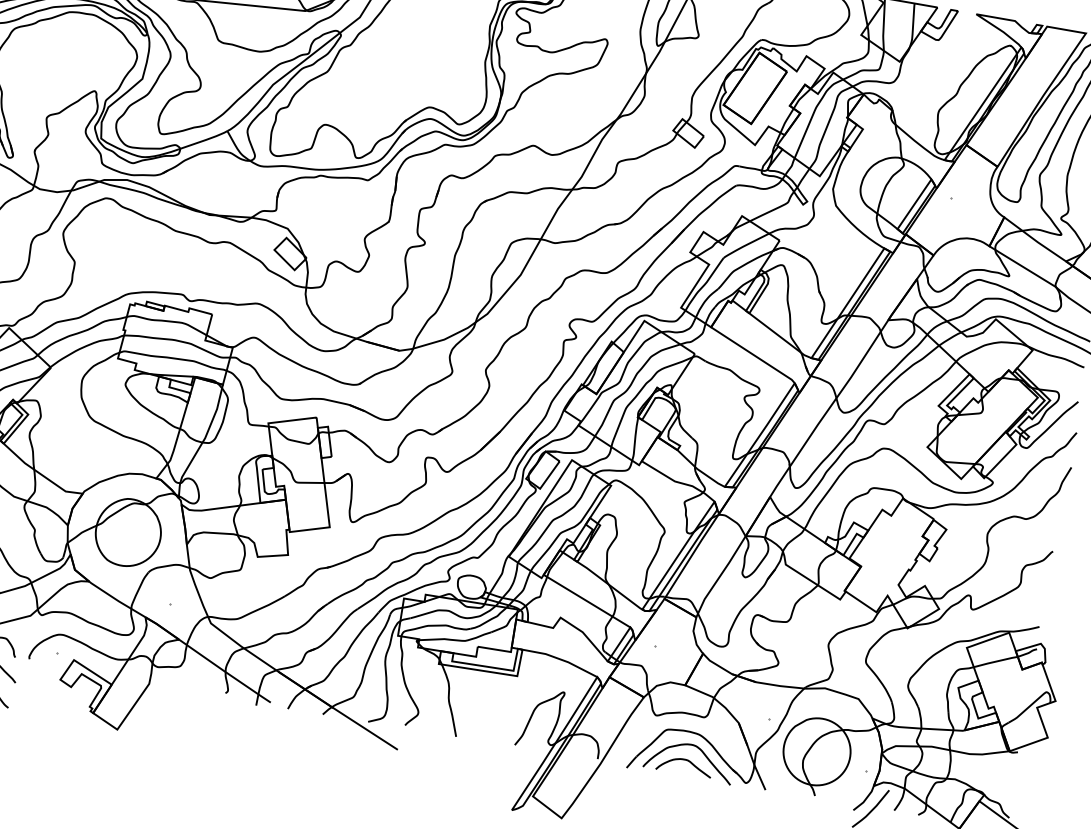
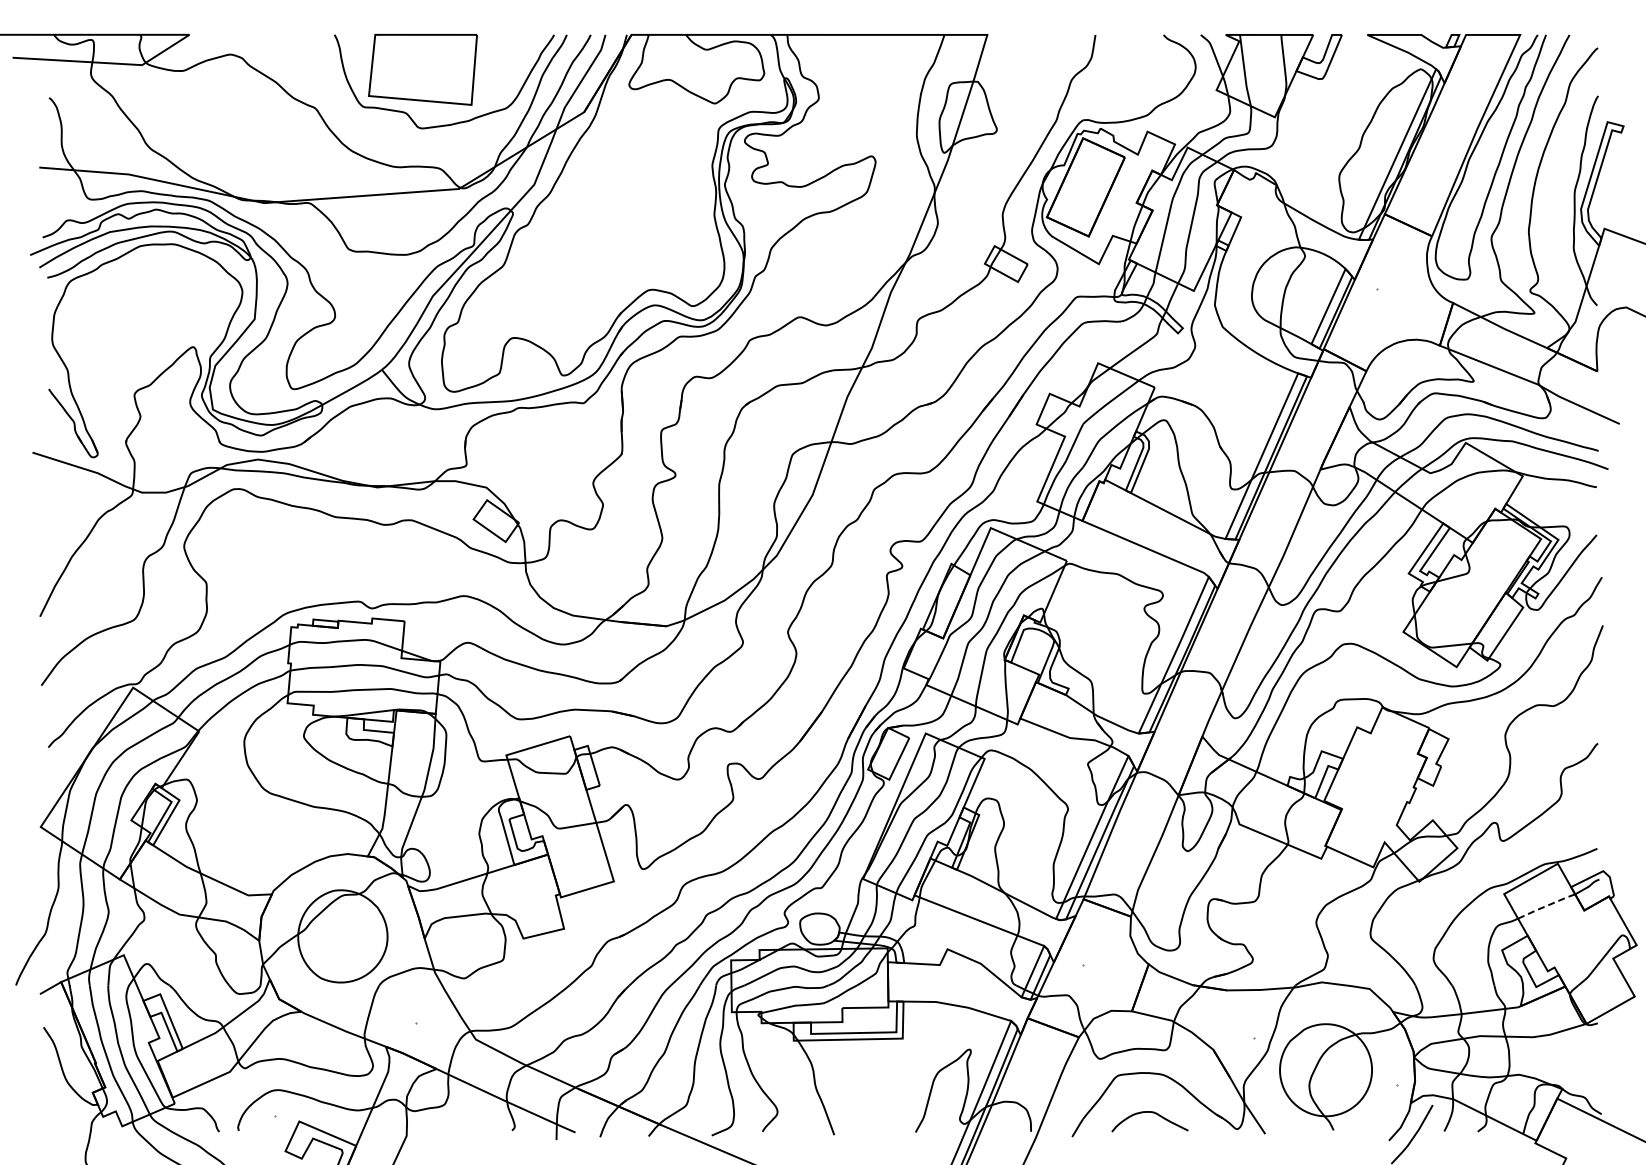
line: (995, 661) -> (1546, 905), solid -> dashed
curve: (698, 749) -> (1165, 1094), removed

